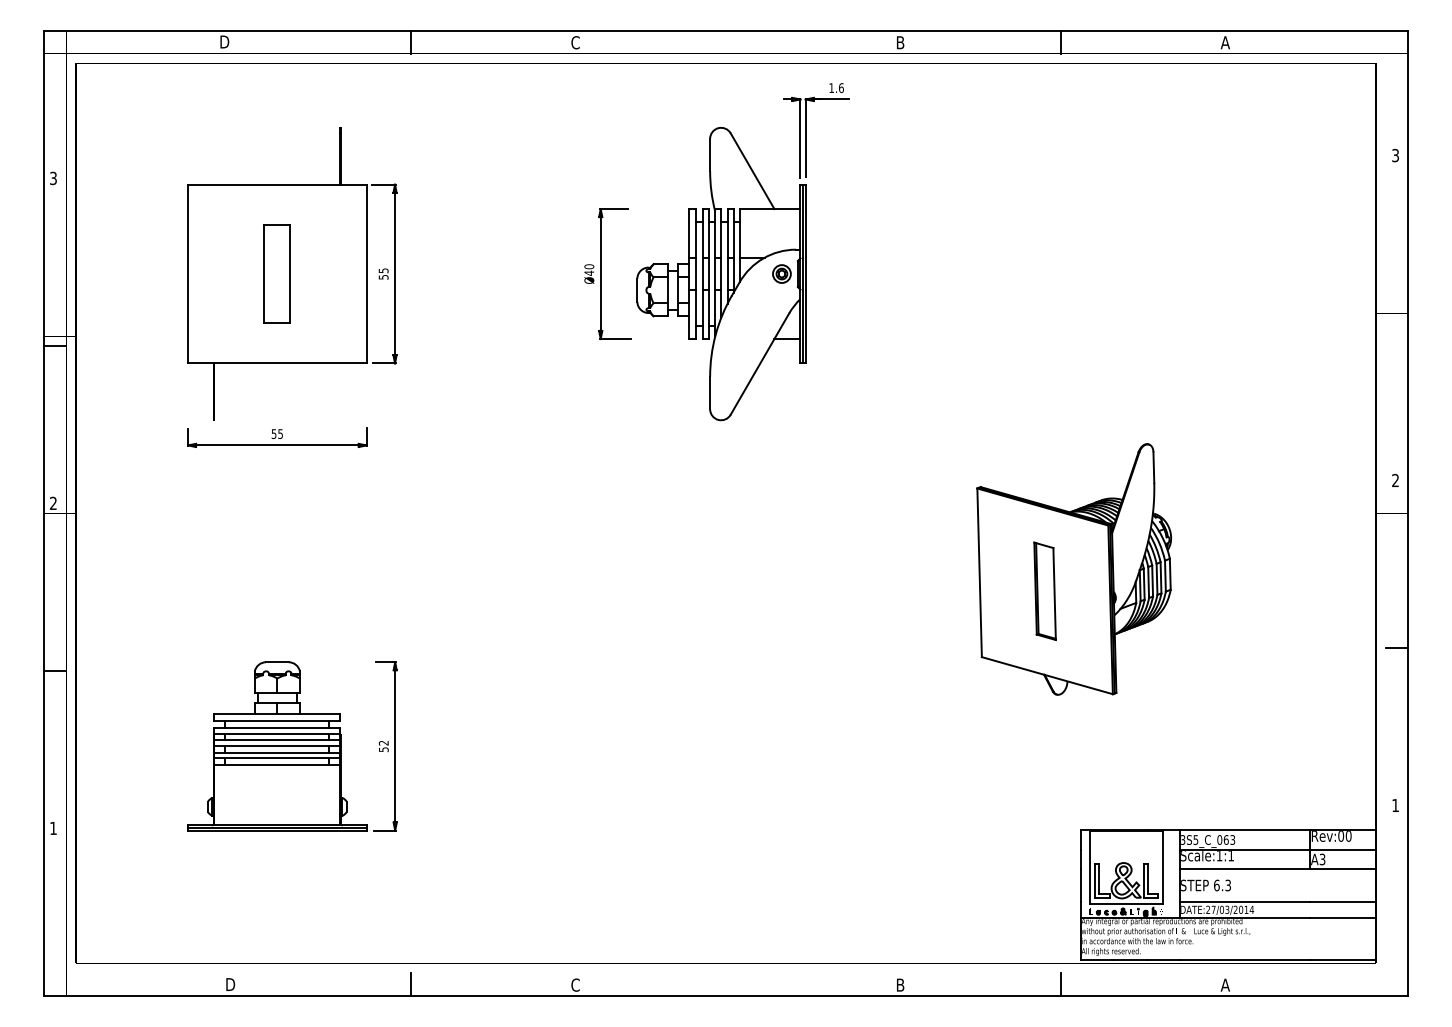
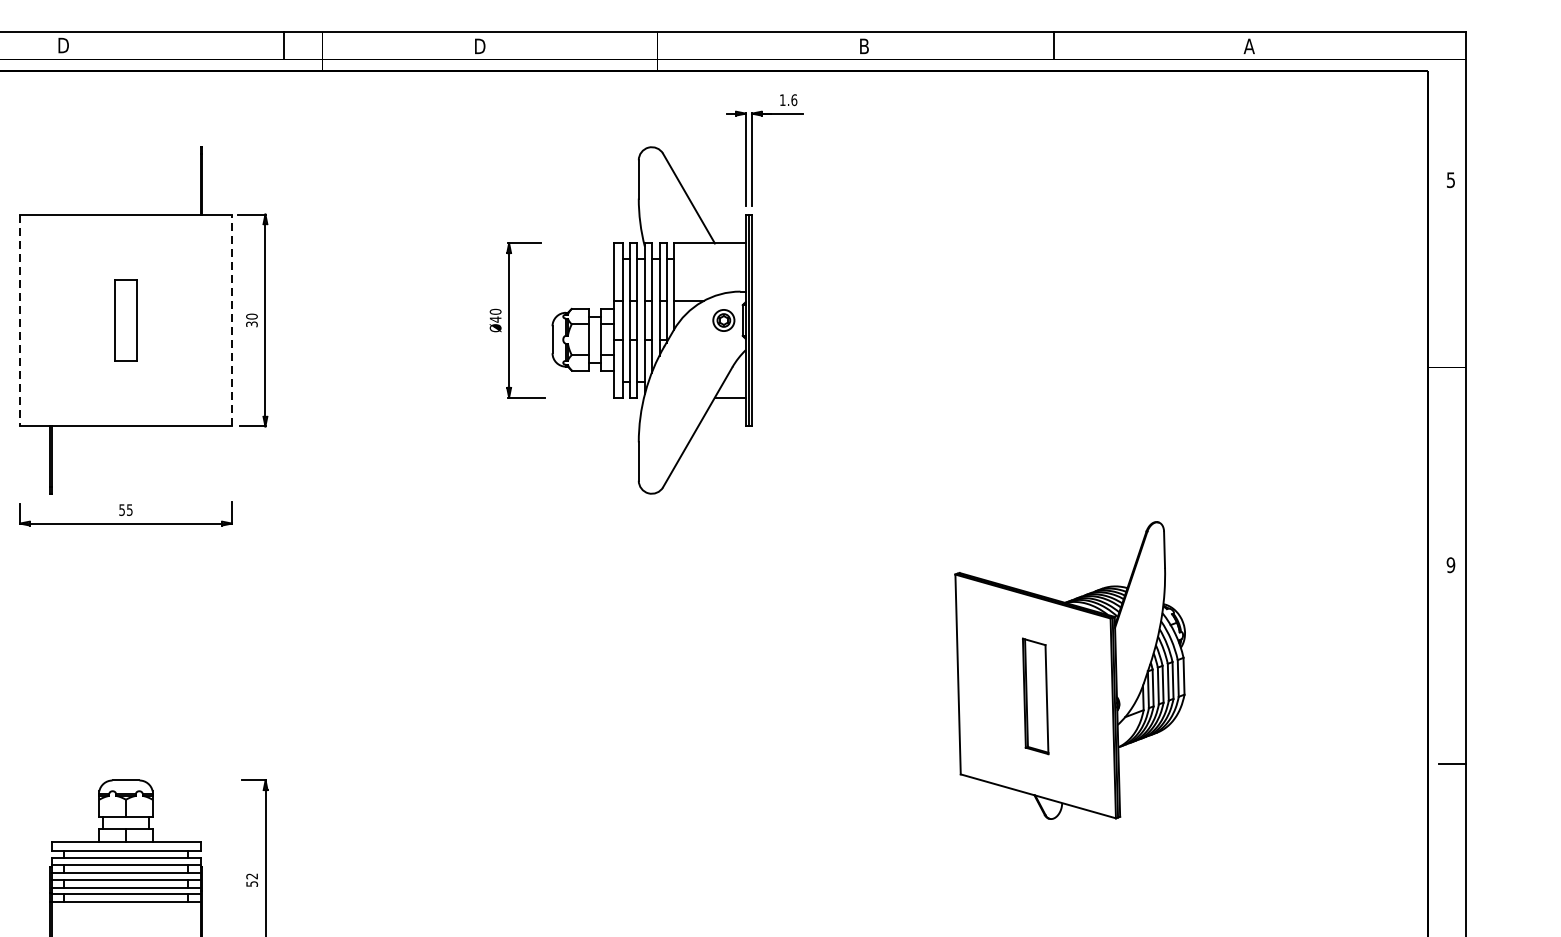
text: (575, 42) -> (479, 46), C -> D
text: (1395, 154) -> (1450, 178), 3 -> 5
part: (276, 273) -> (124, 319), size x0.7
line: (366, 273) -> (231, 319), solid -> dashed
text: (383, 273) -> (251, 319), 55 -> 30
line: (188, 274) -> (20, 321), solid -> dashed
text: (1395, 480) -> (1450, 565), 2 -> 9

